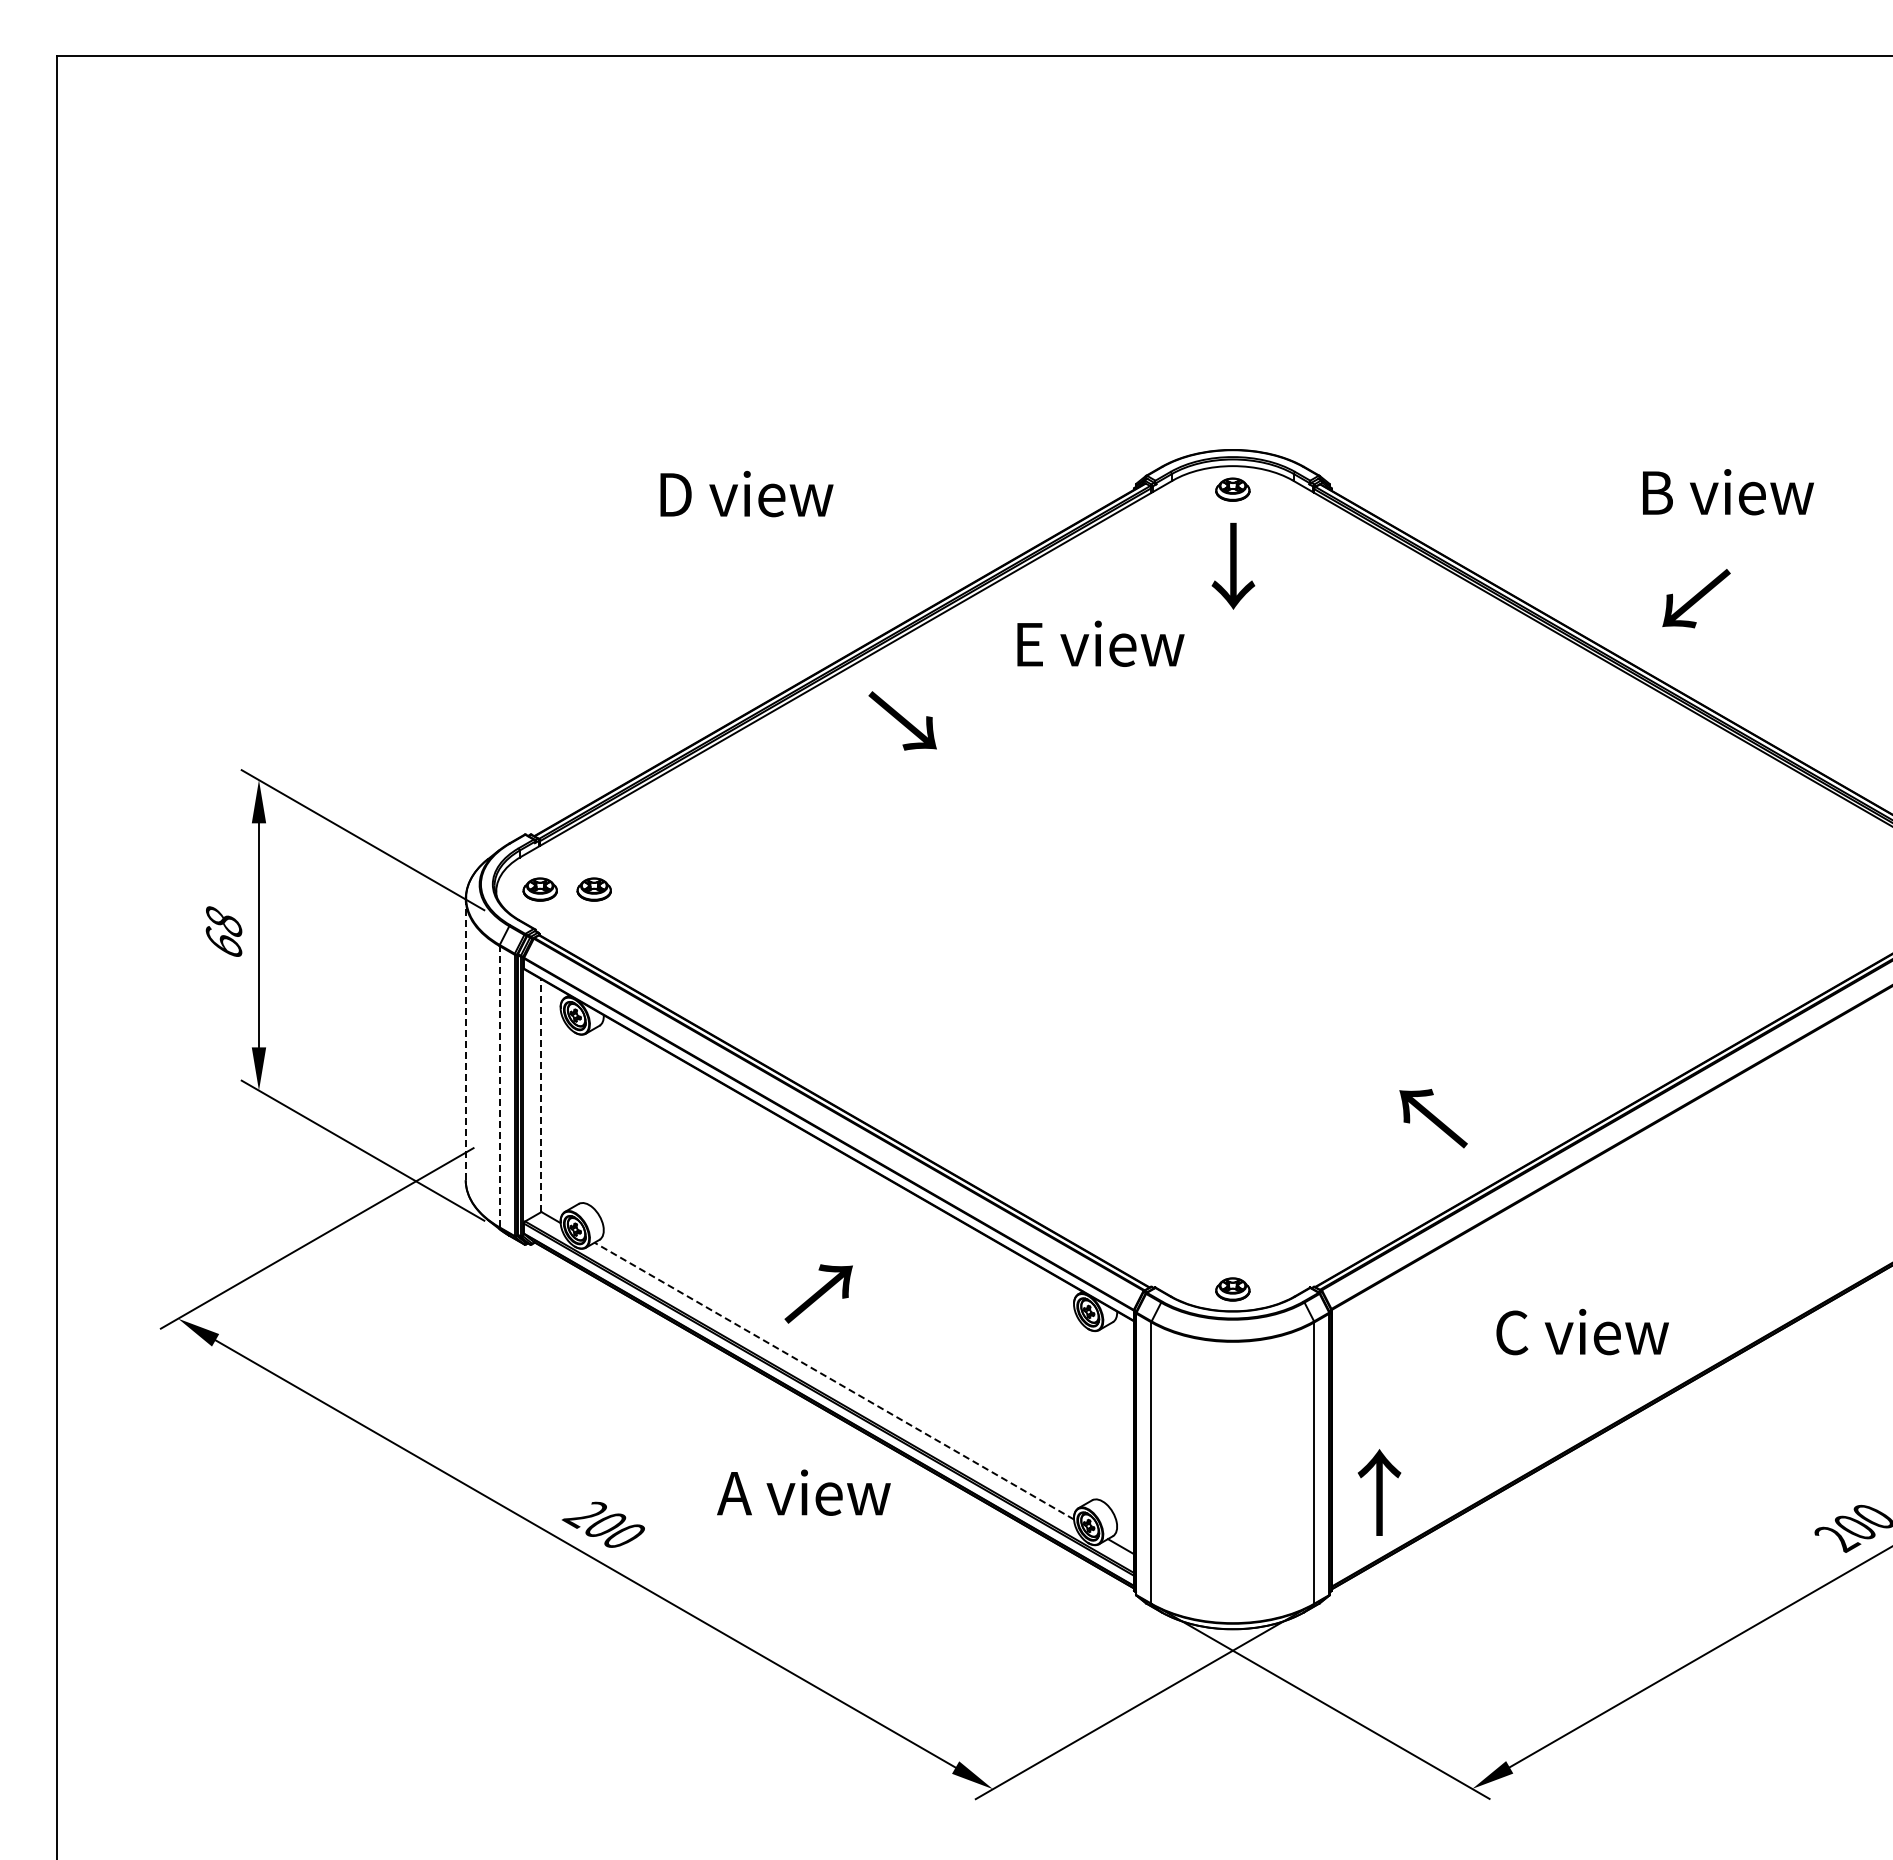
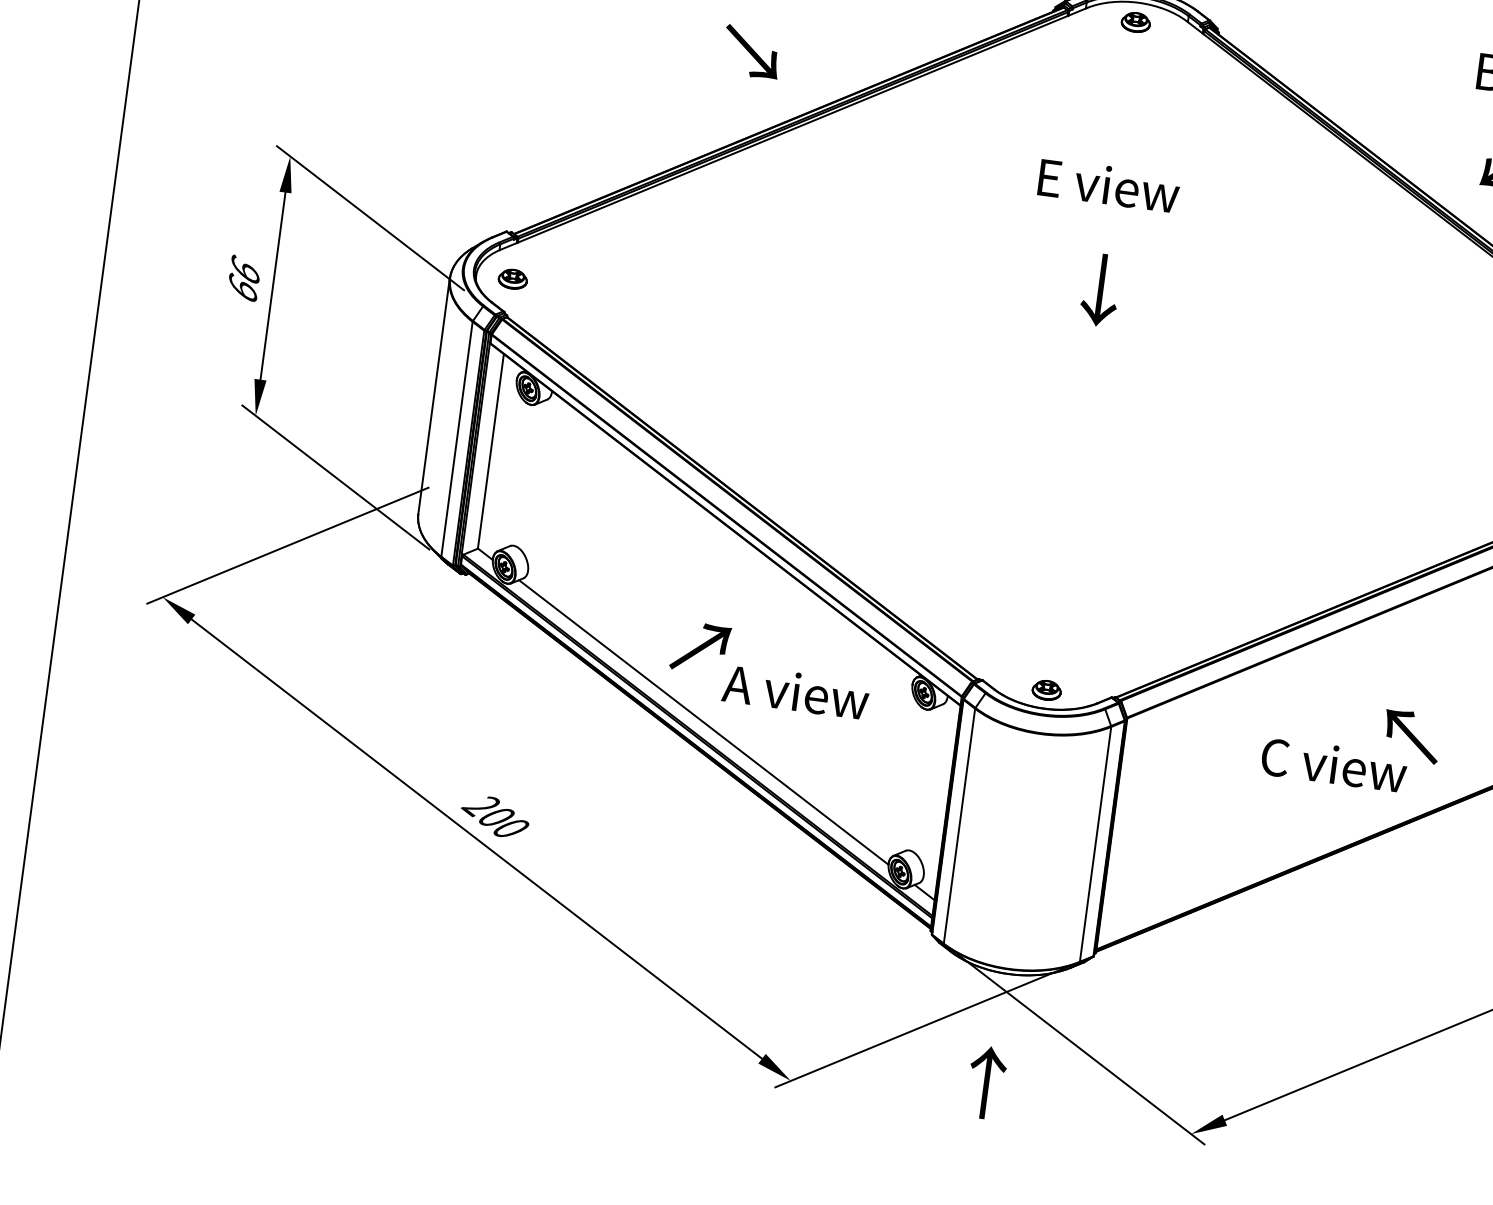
text: (1233, 566) -> (1100, 290), moved
text: (1100, 643) -> (1108, 185), moved
text: (902, 720) -> (751, 51), moved
part: (593, 889) -> (557, 285), removed
text: (223, 920) -> (245, 269), 68 -> 66
line: (465, 1039) -> (433, 396), dashed -> solid
line: (499, 1086) -> (457, 439), dashed -> solid
line: (541, 1095) -> (491, 451), dashed -> solid
text: (1433, 1118) -> (1411, 736), moved
line: (834, 1381) -> (703, 722), dashed -> solid
text: (803, 1492) -> (795, 691), moved
text: (1379, 1492) -> (986, 1082), moved

